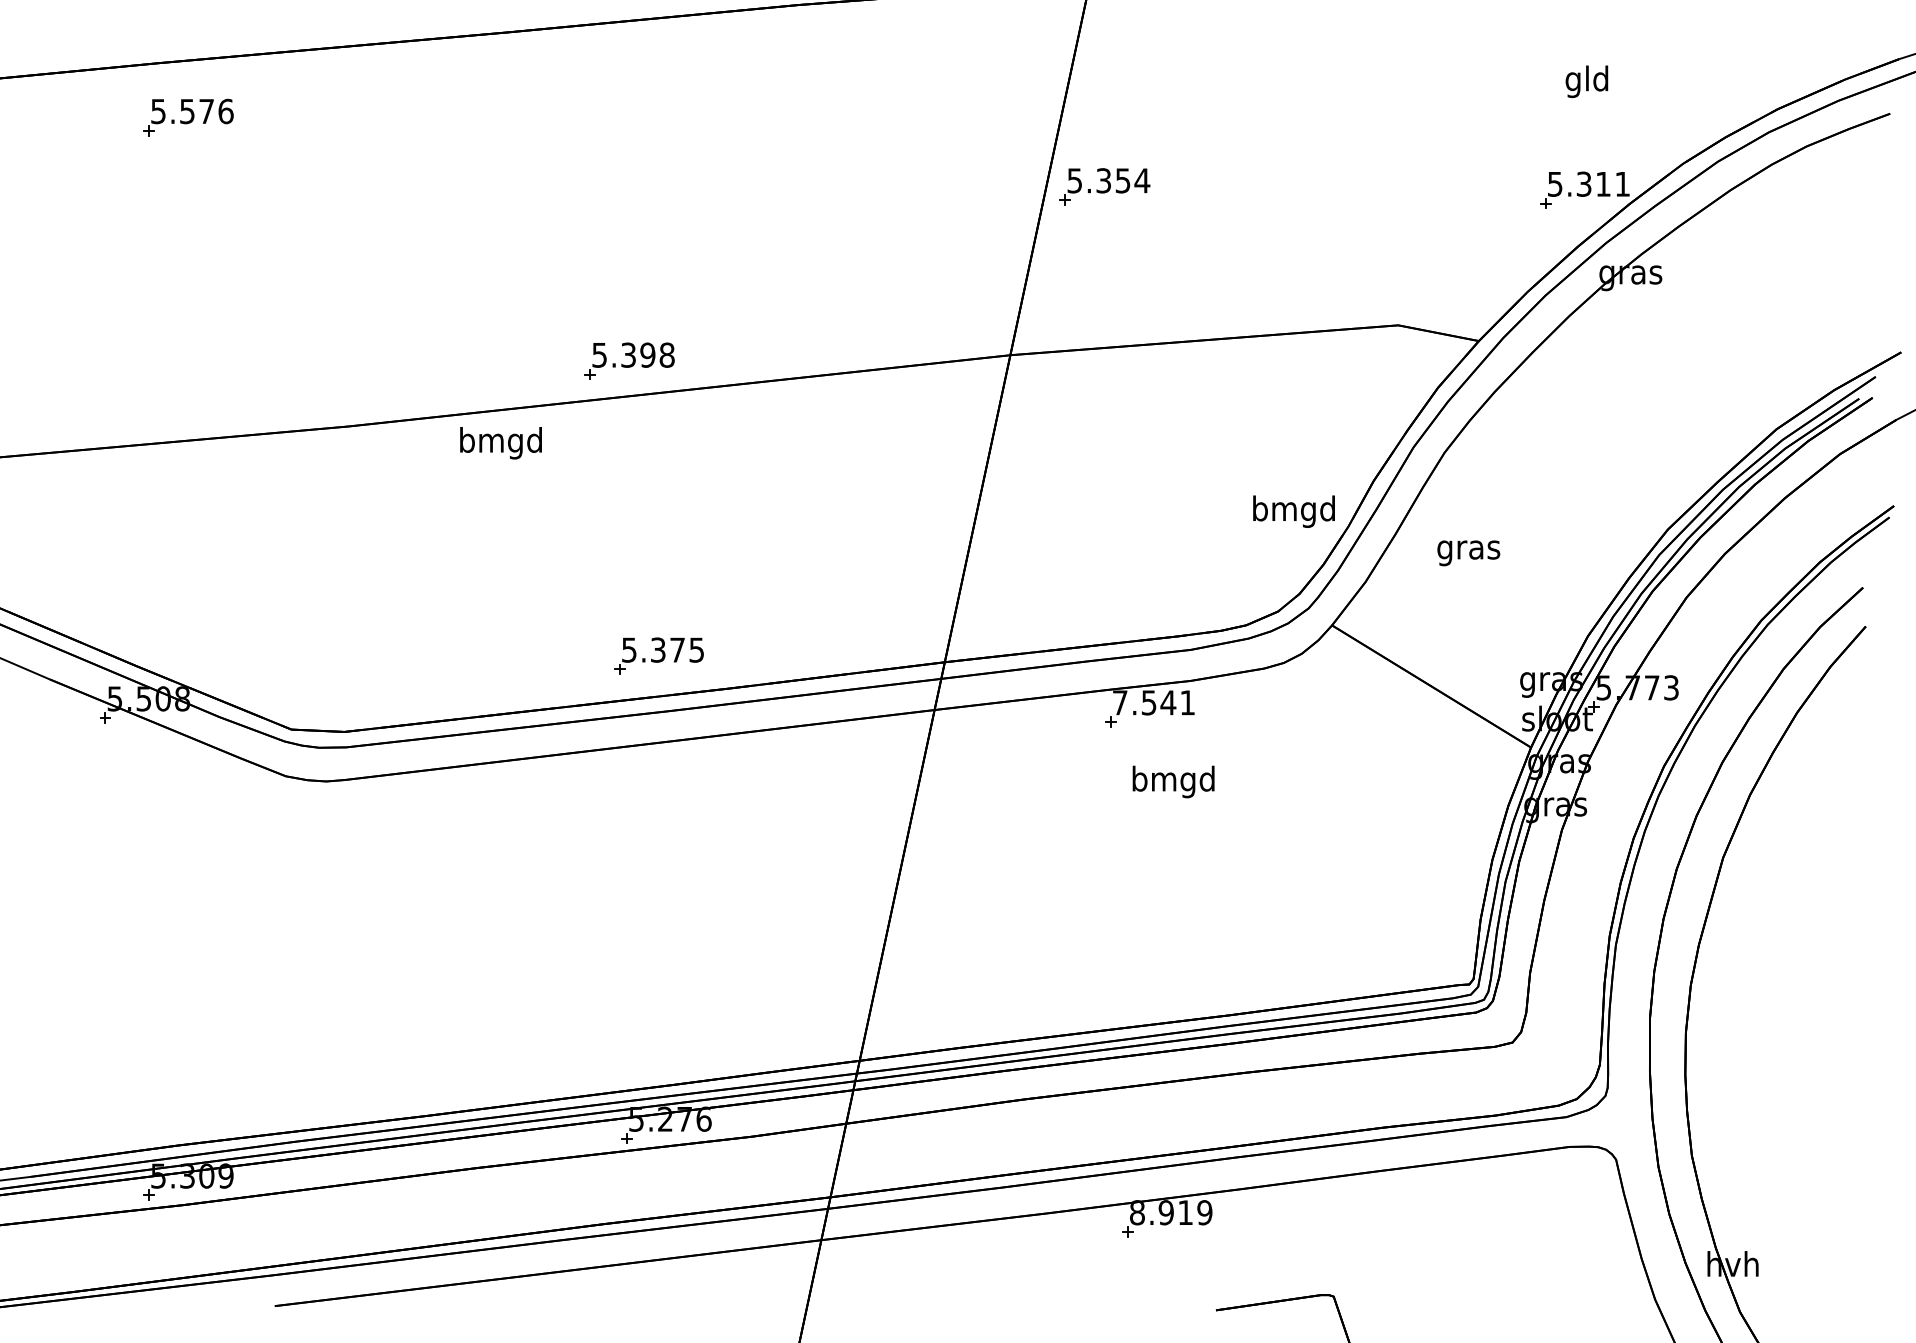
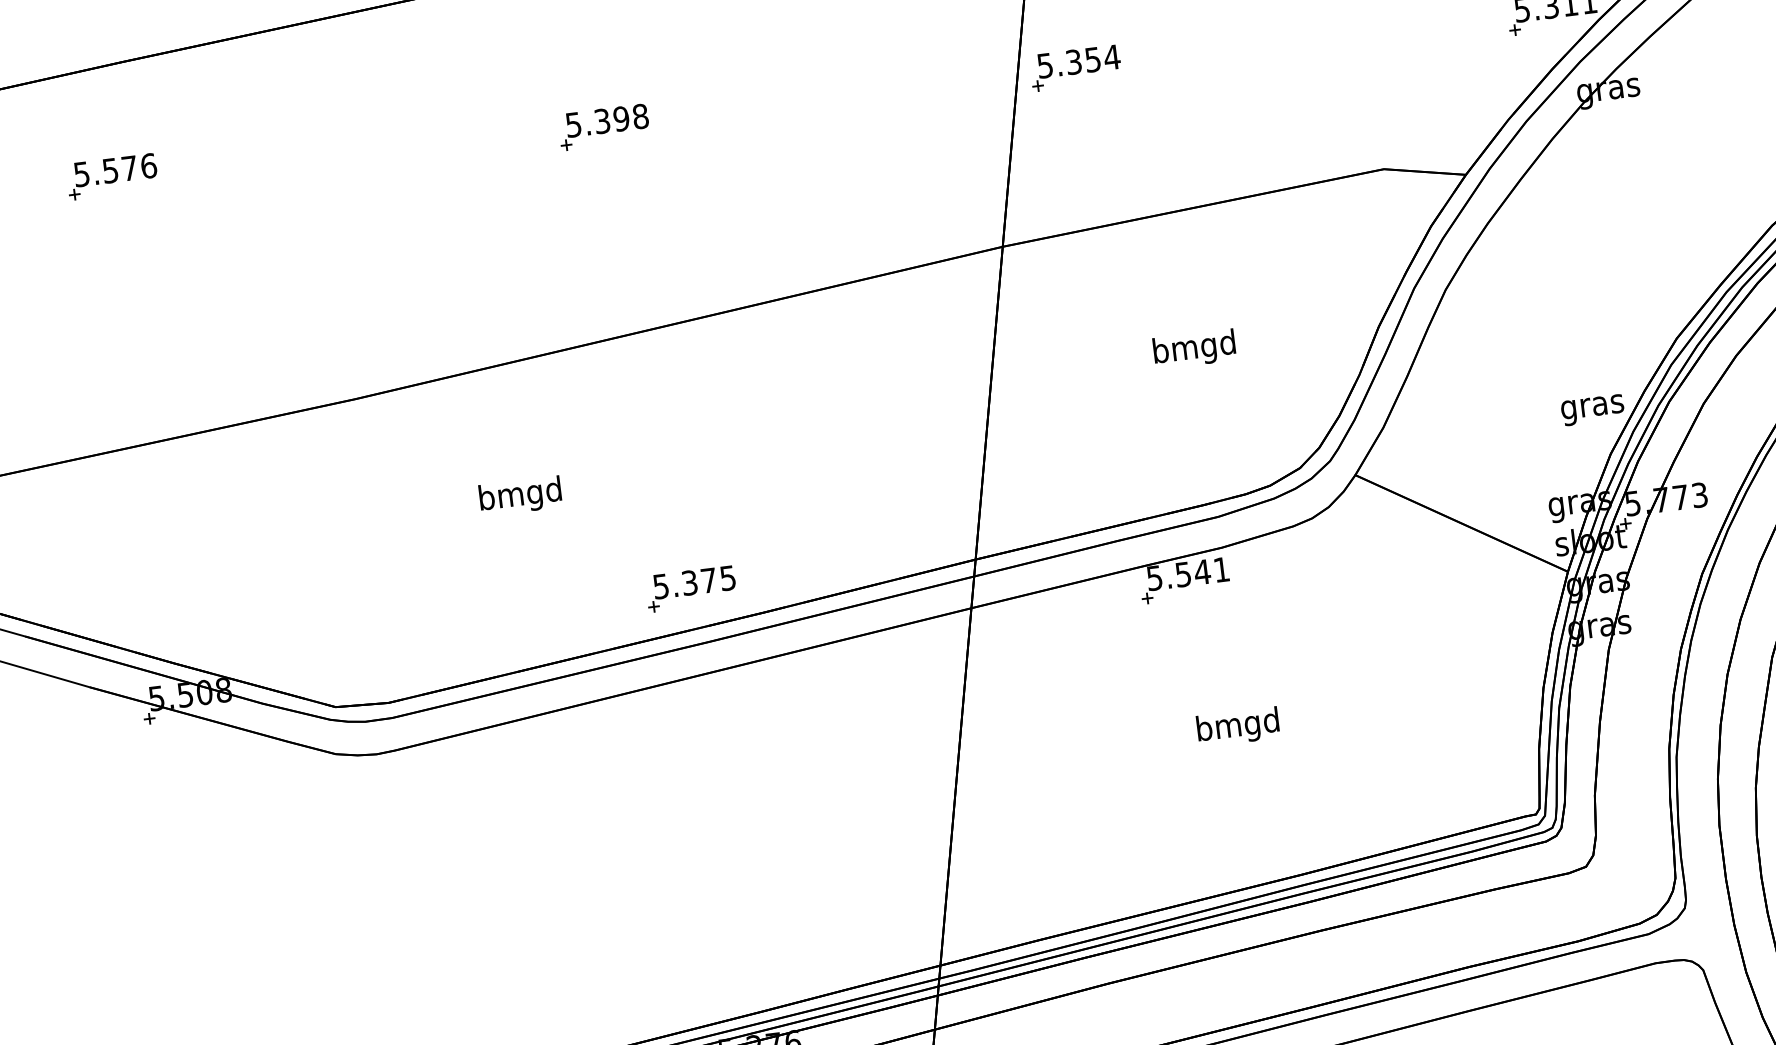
part: (188, 117) -> (112, 176), moved
part: (629, 360) -> (603, 126), moved
text: (500, 443) -> (520, 496), moved
text: (1293, 511) -> (1193, 349), moved
text: (1468, 553) -> (1592, 410), moved
text: (1120, 702) -> (1154, 577), 7.541 -> 5.541
text: (1173, 781) -> (1237, 726), moved

